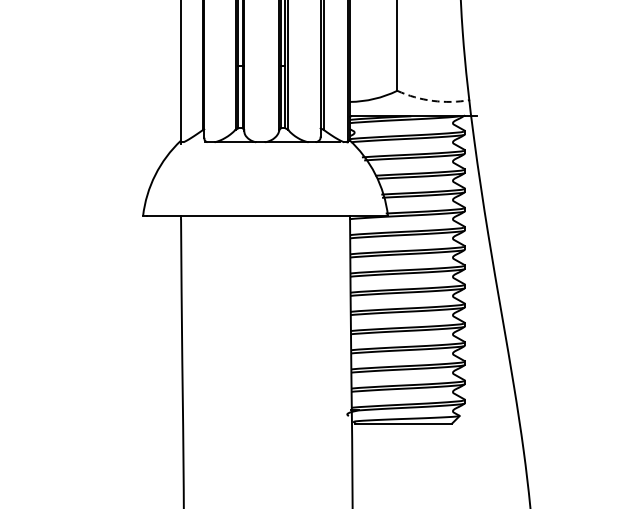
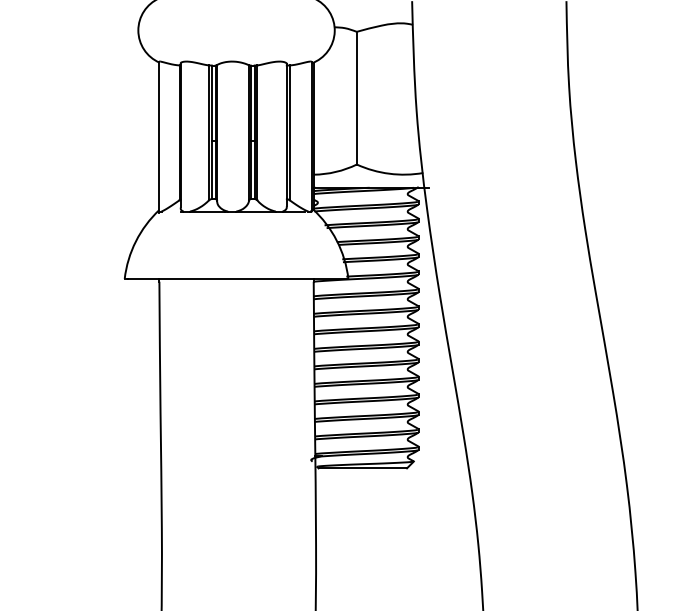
arc: (433, 100) -> (389, 173), dashed -> solid

